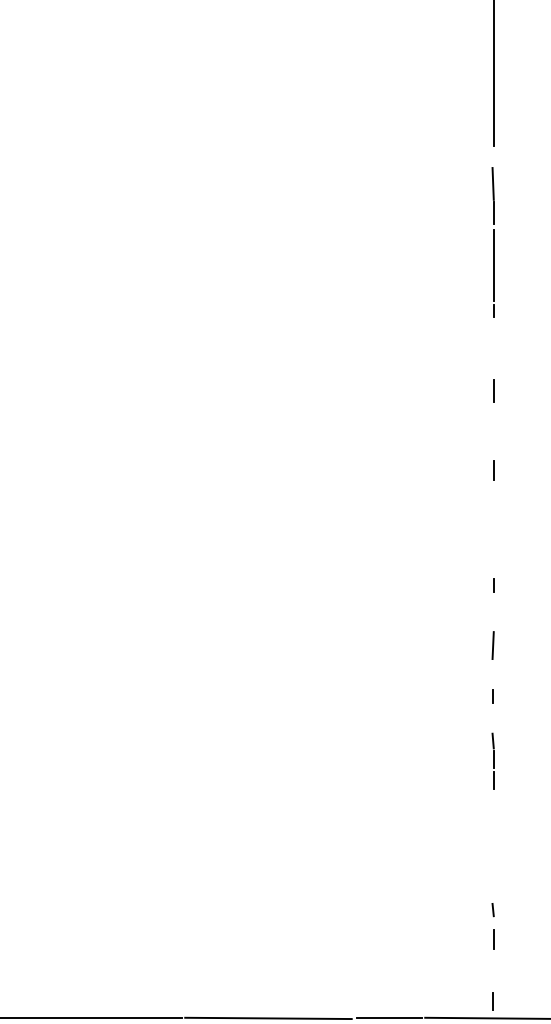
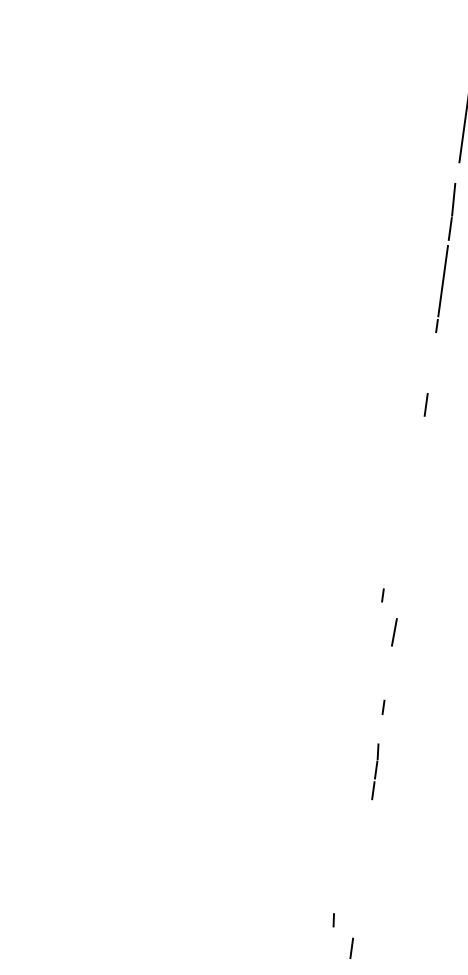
line: (493, 470) -> (415, 483), removed
line: (493, 585) -> (382, 595), moved
line: (492, 645) -> (393, 632), moved
line: (492, 910) -> (333, 920), moved

